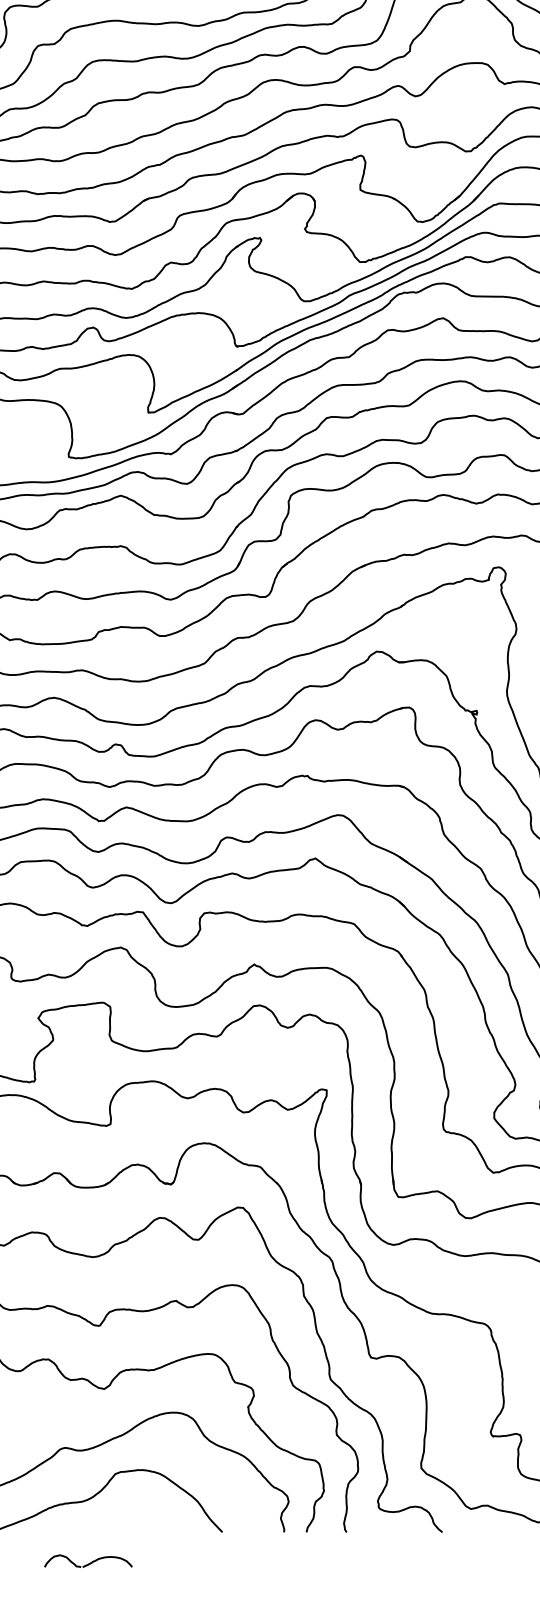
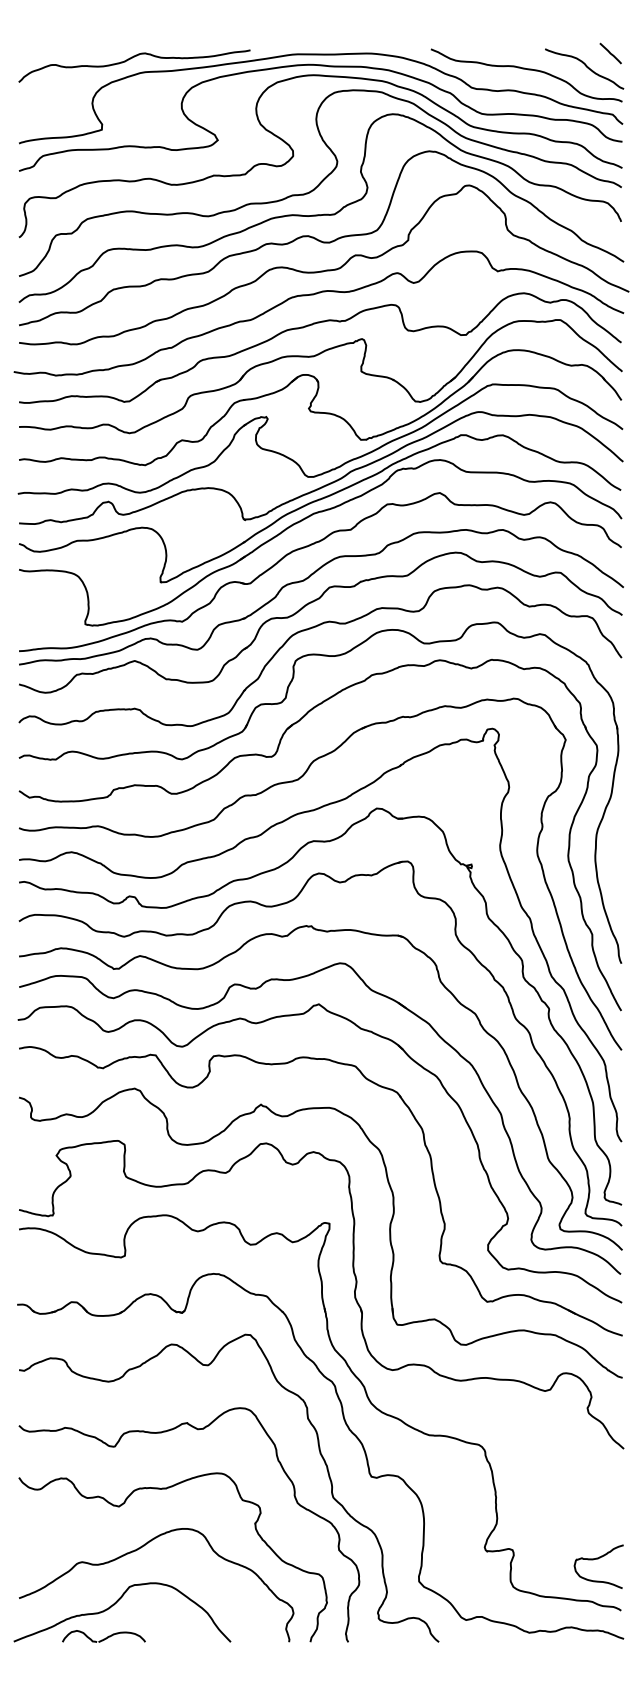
part: (87, 1561) -> (103, 1636), moved

